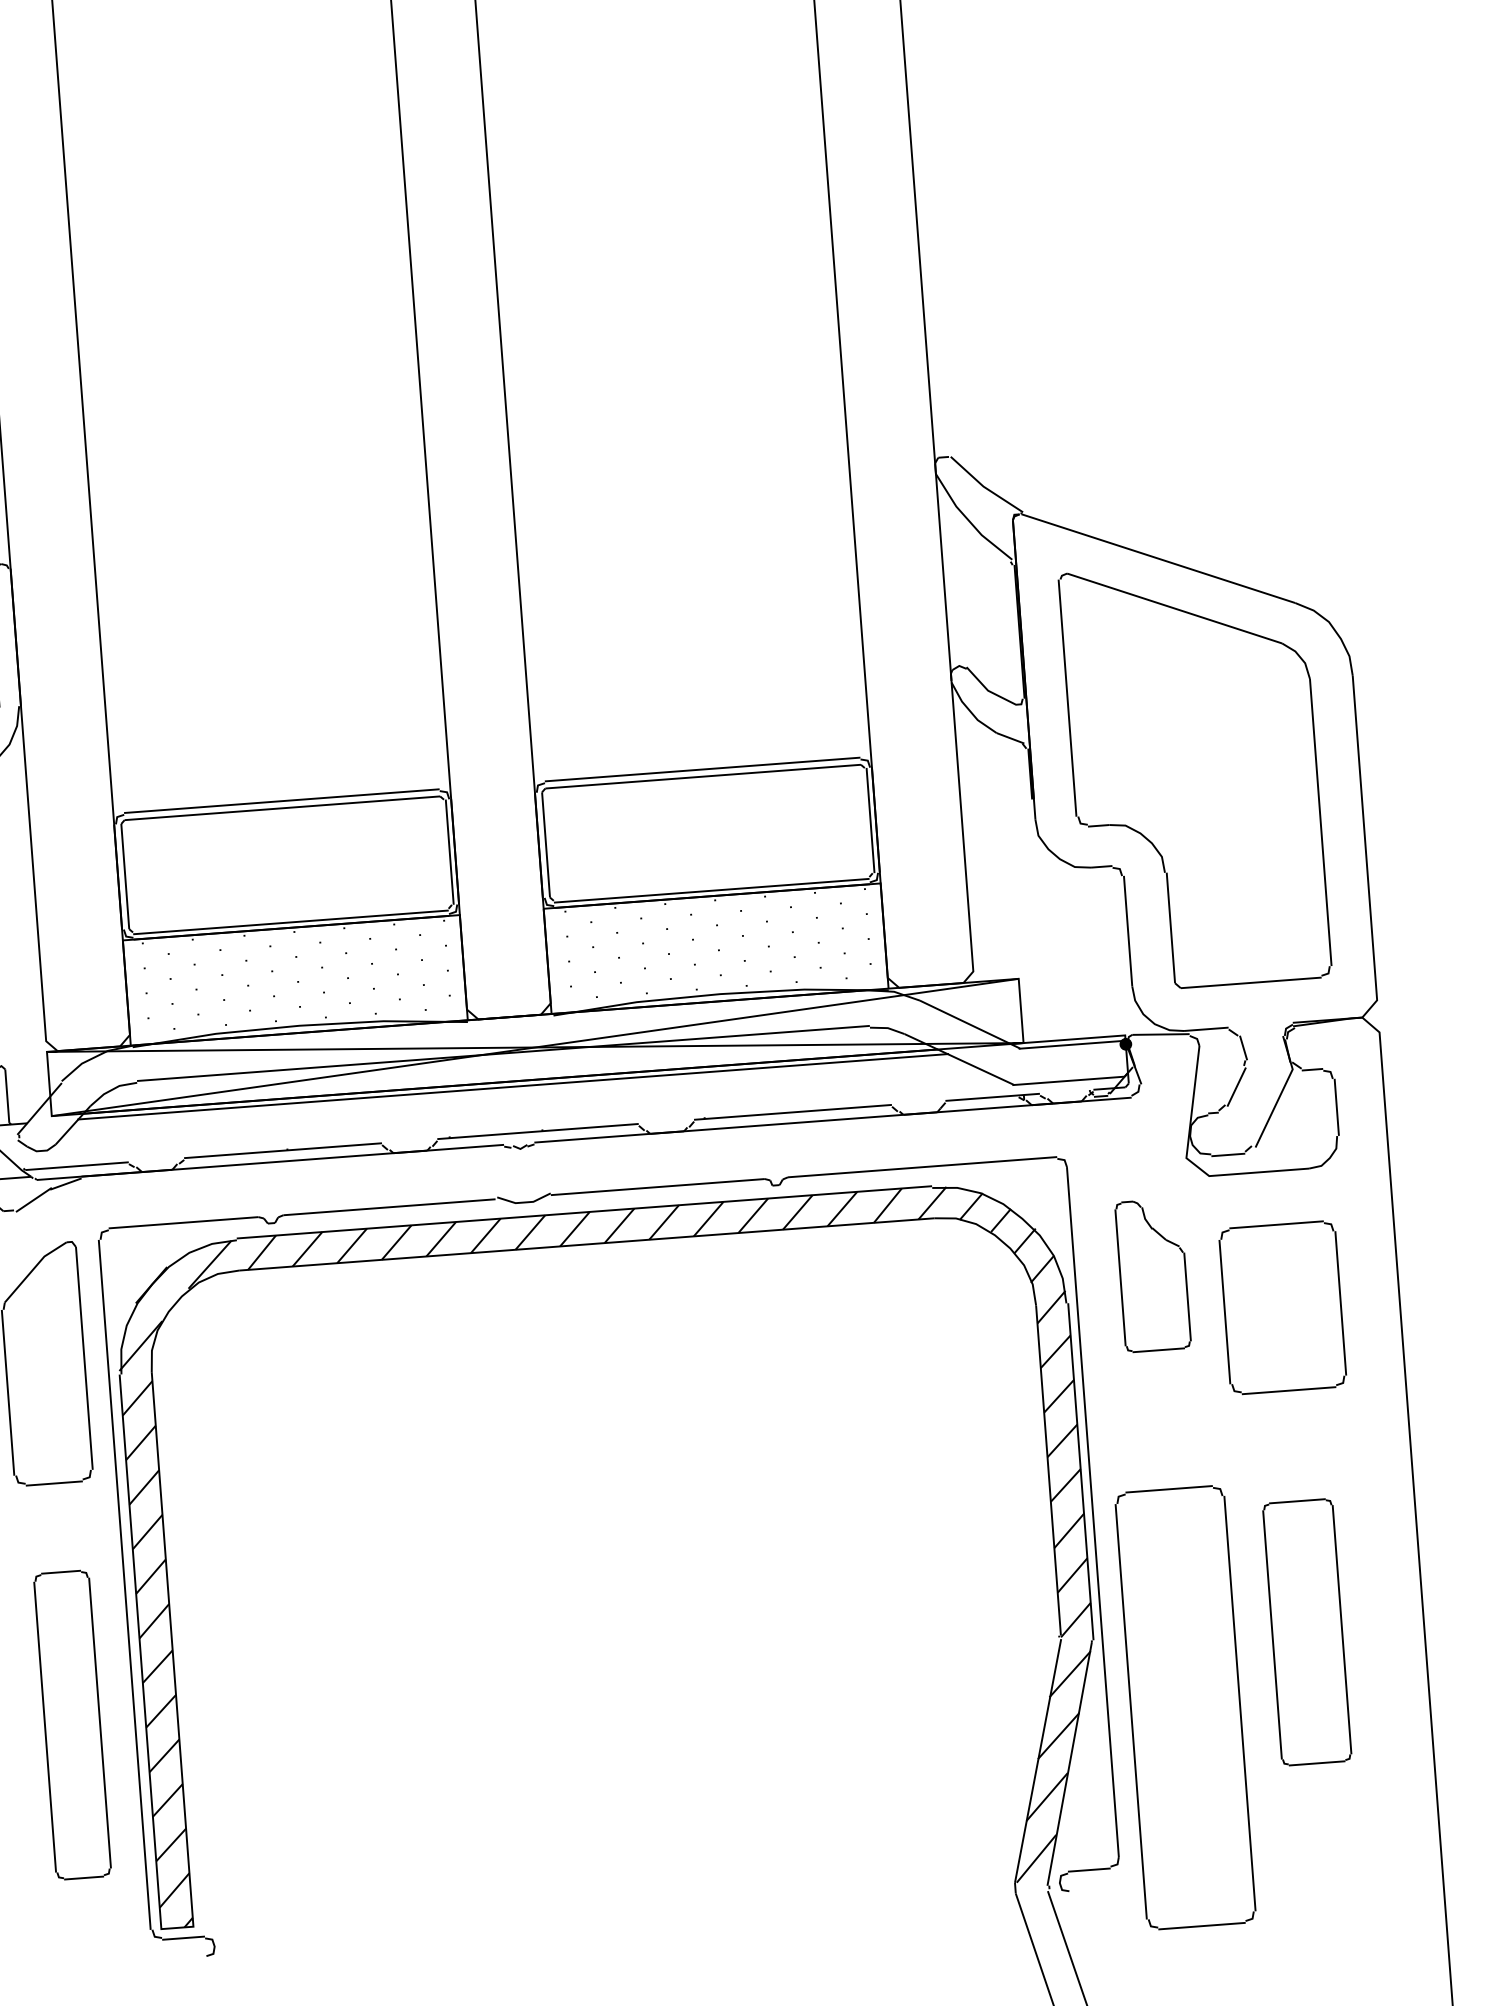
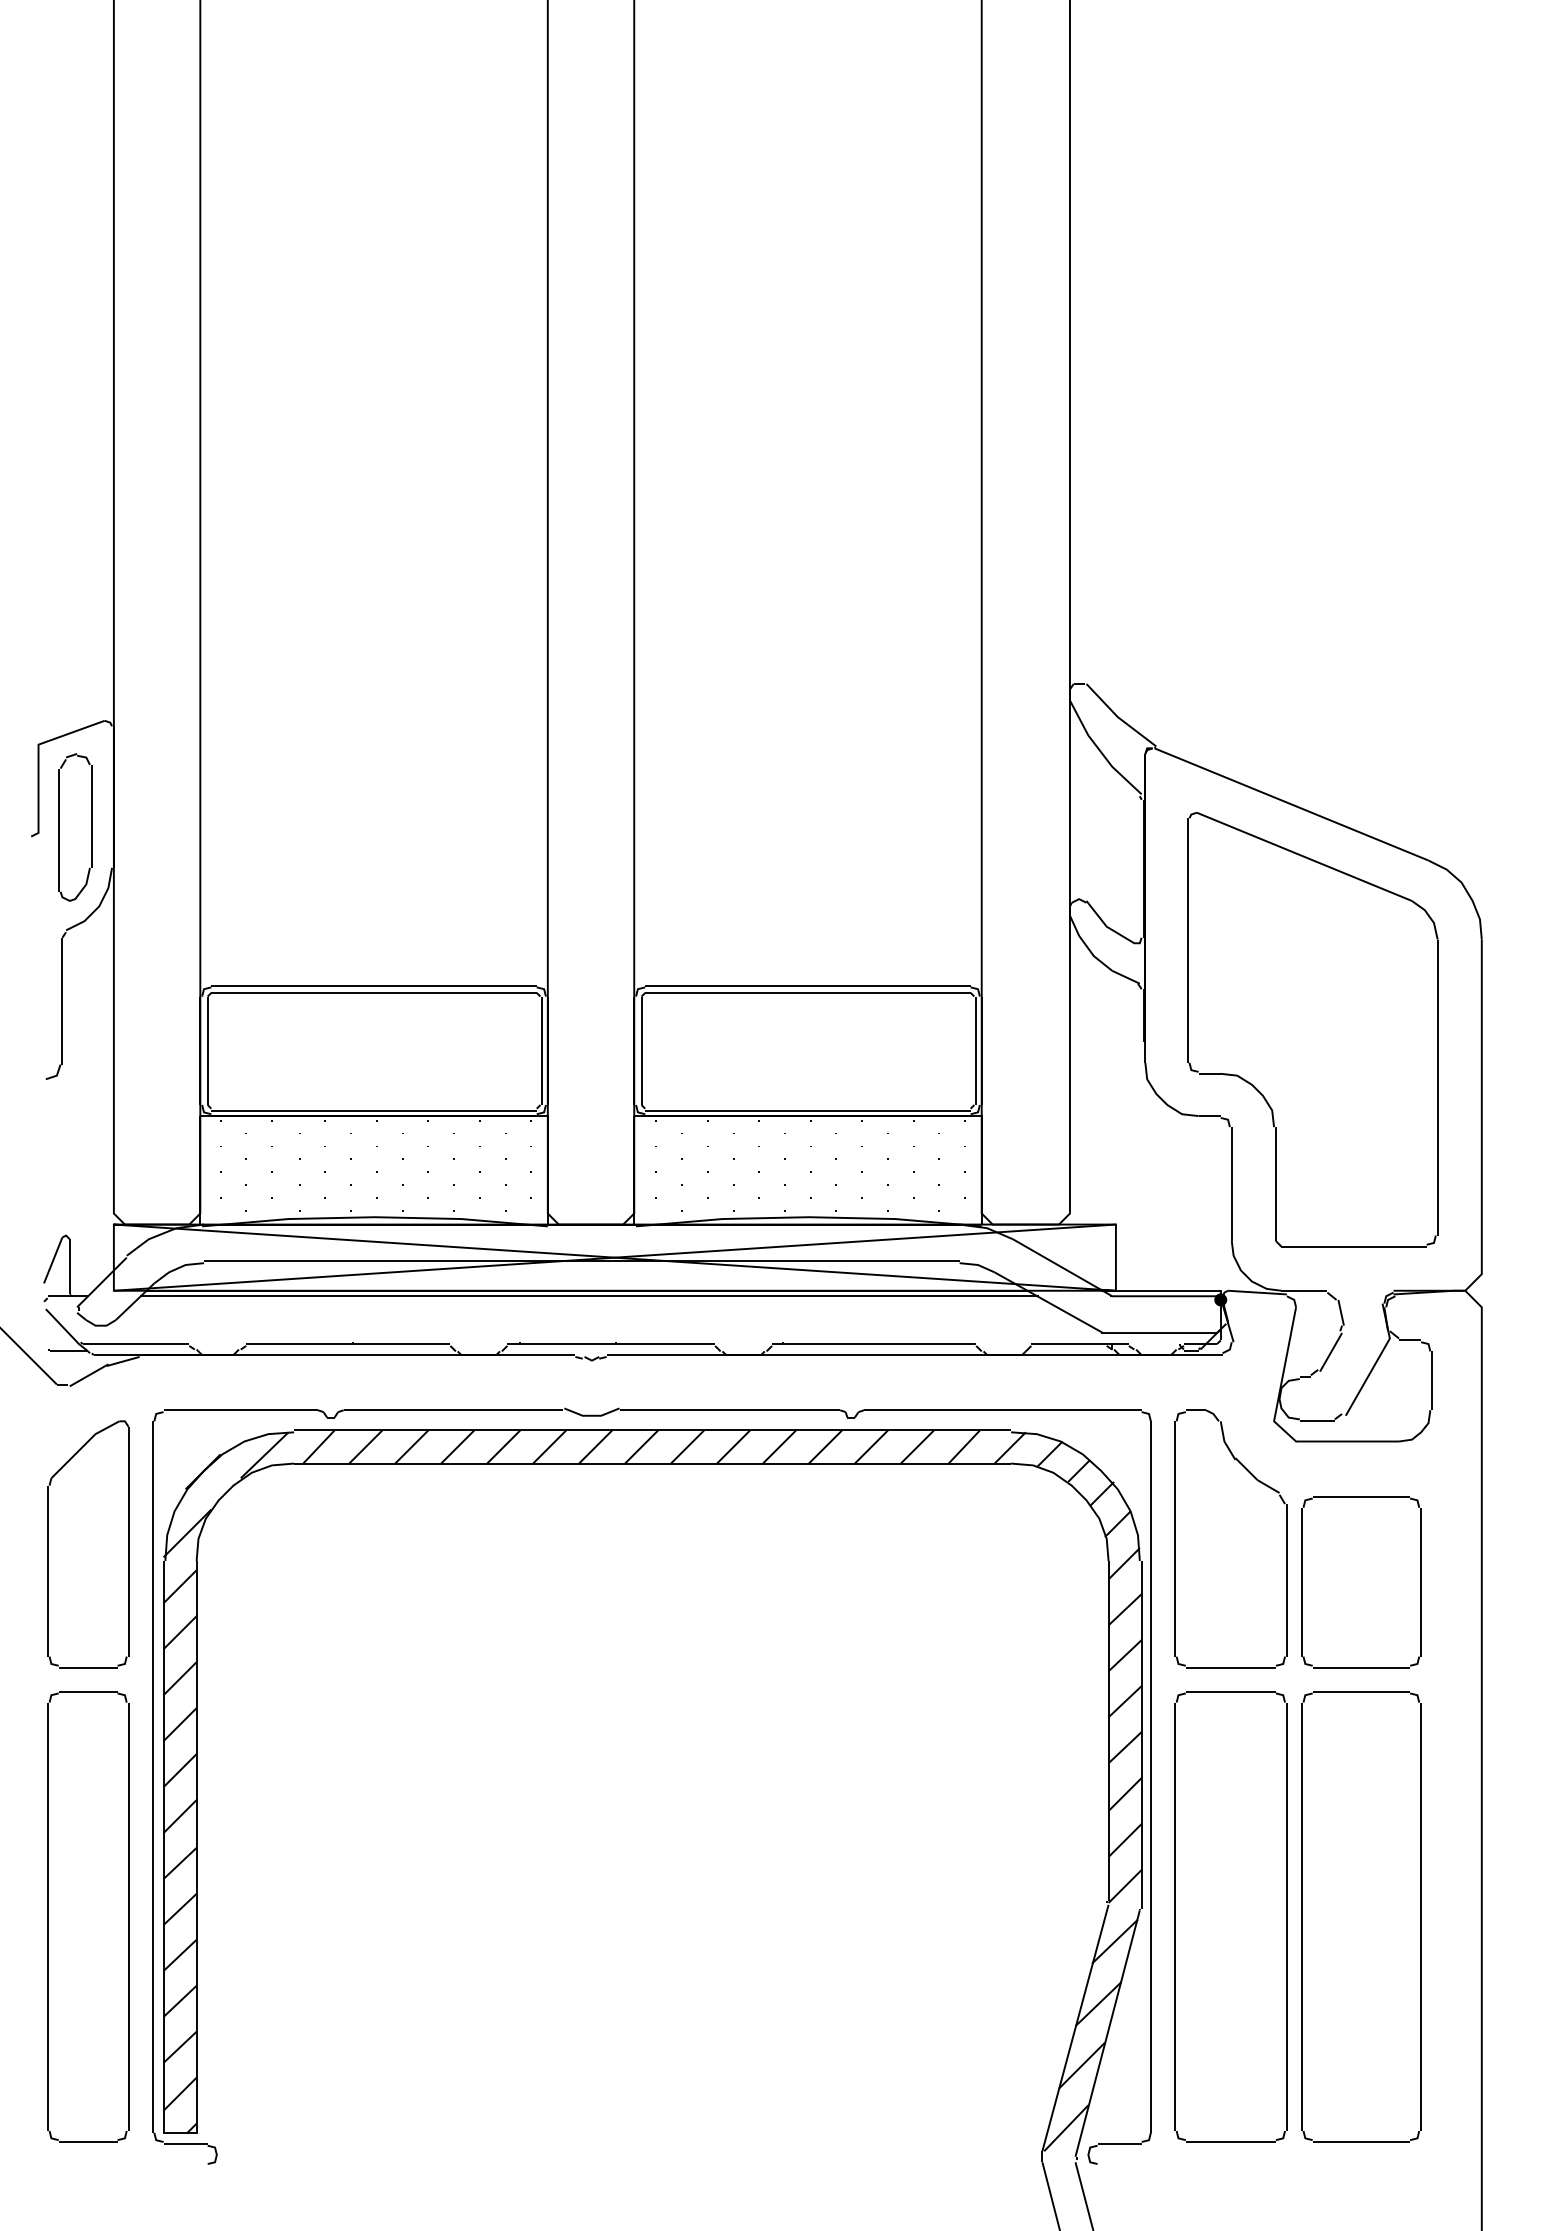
part: (1152, 1274) -> (1230, 1538), size x1.67
part: (1307, 1631) -> (1361, 1916), size x1.67
part: (1185, 1707) -> (1230, 1916), moved
part: (72, 1724) -> (88, 1916), size x1.43

